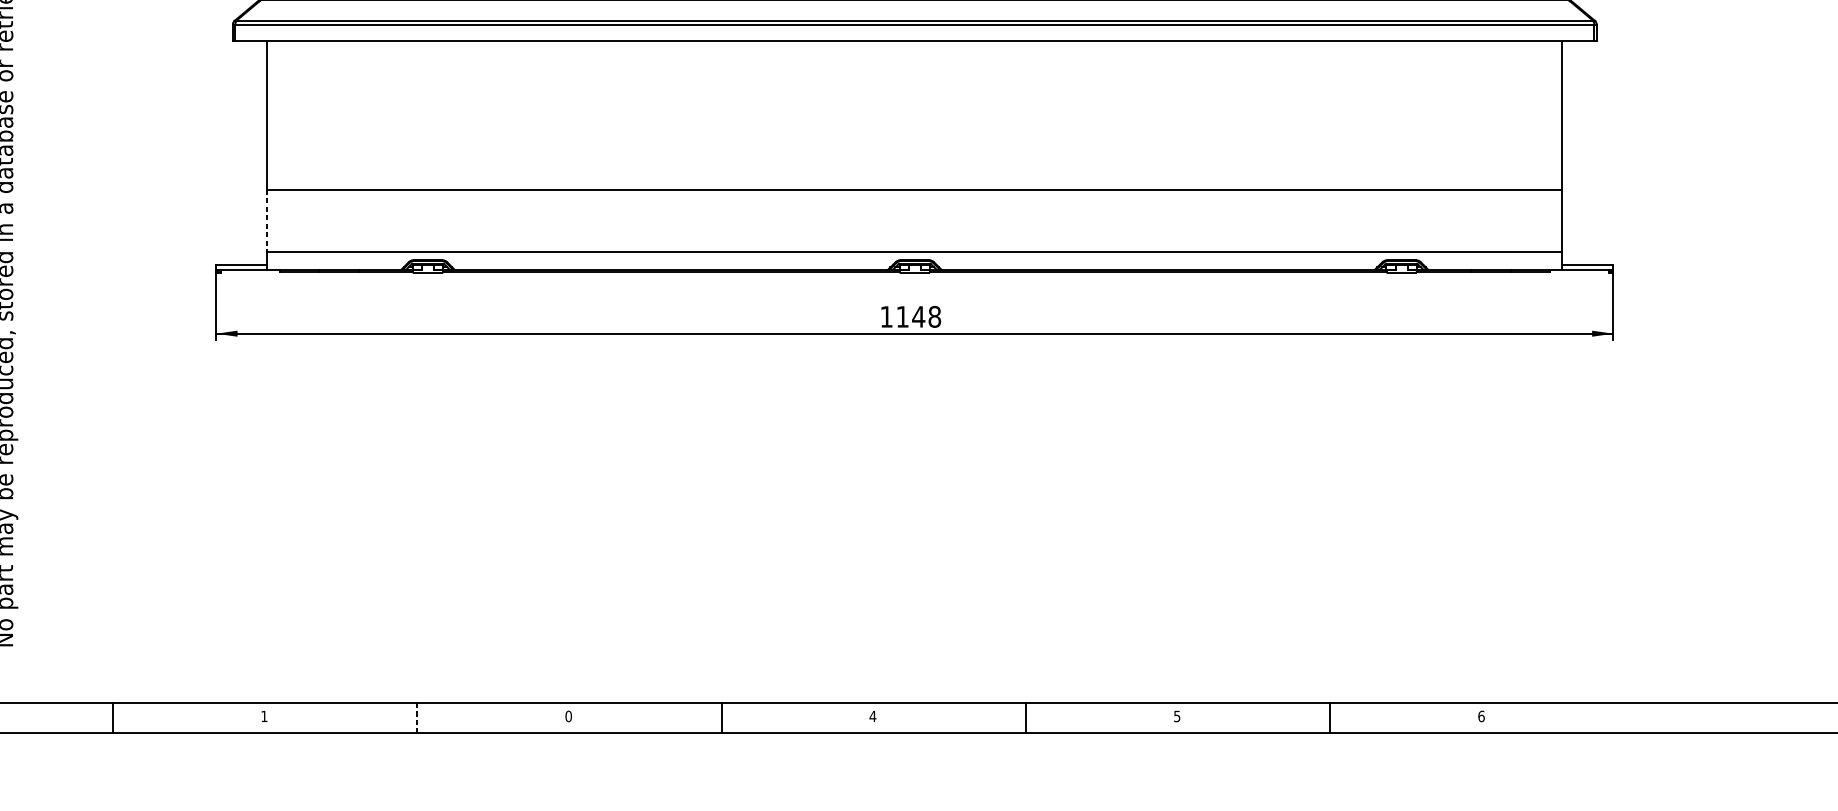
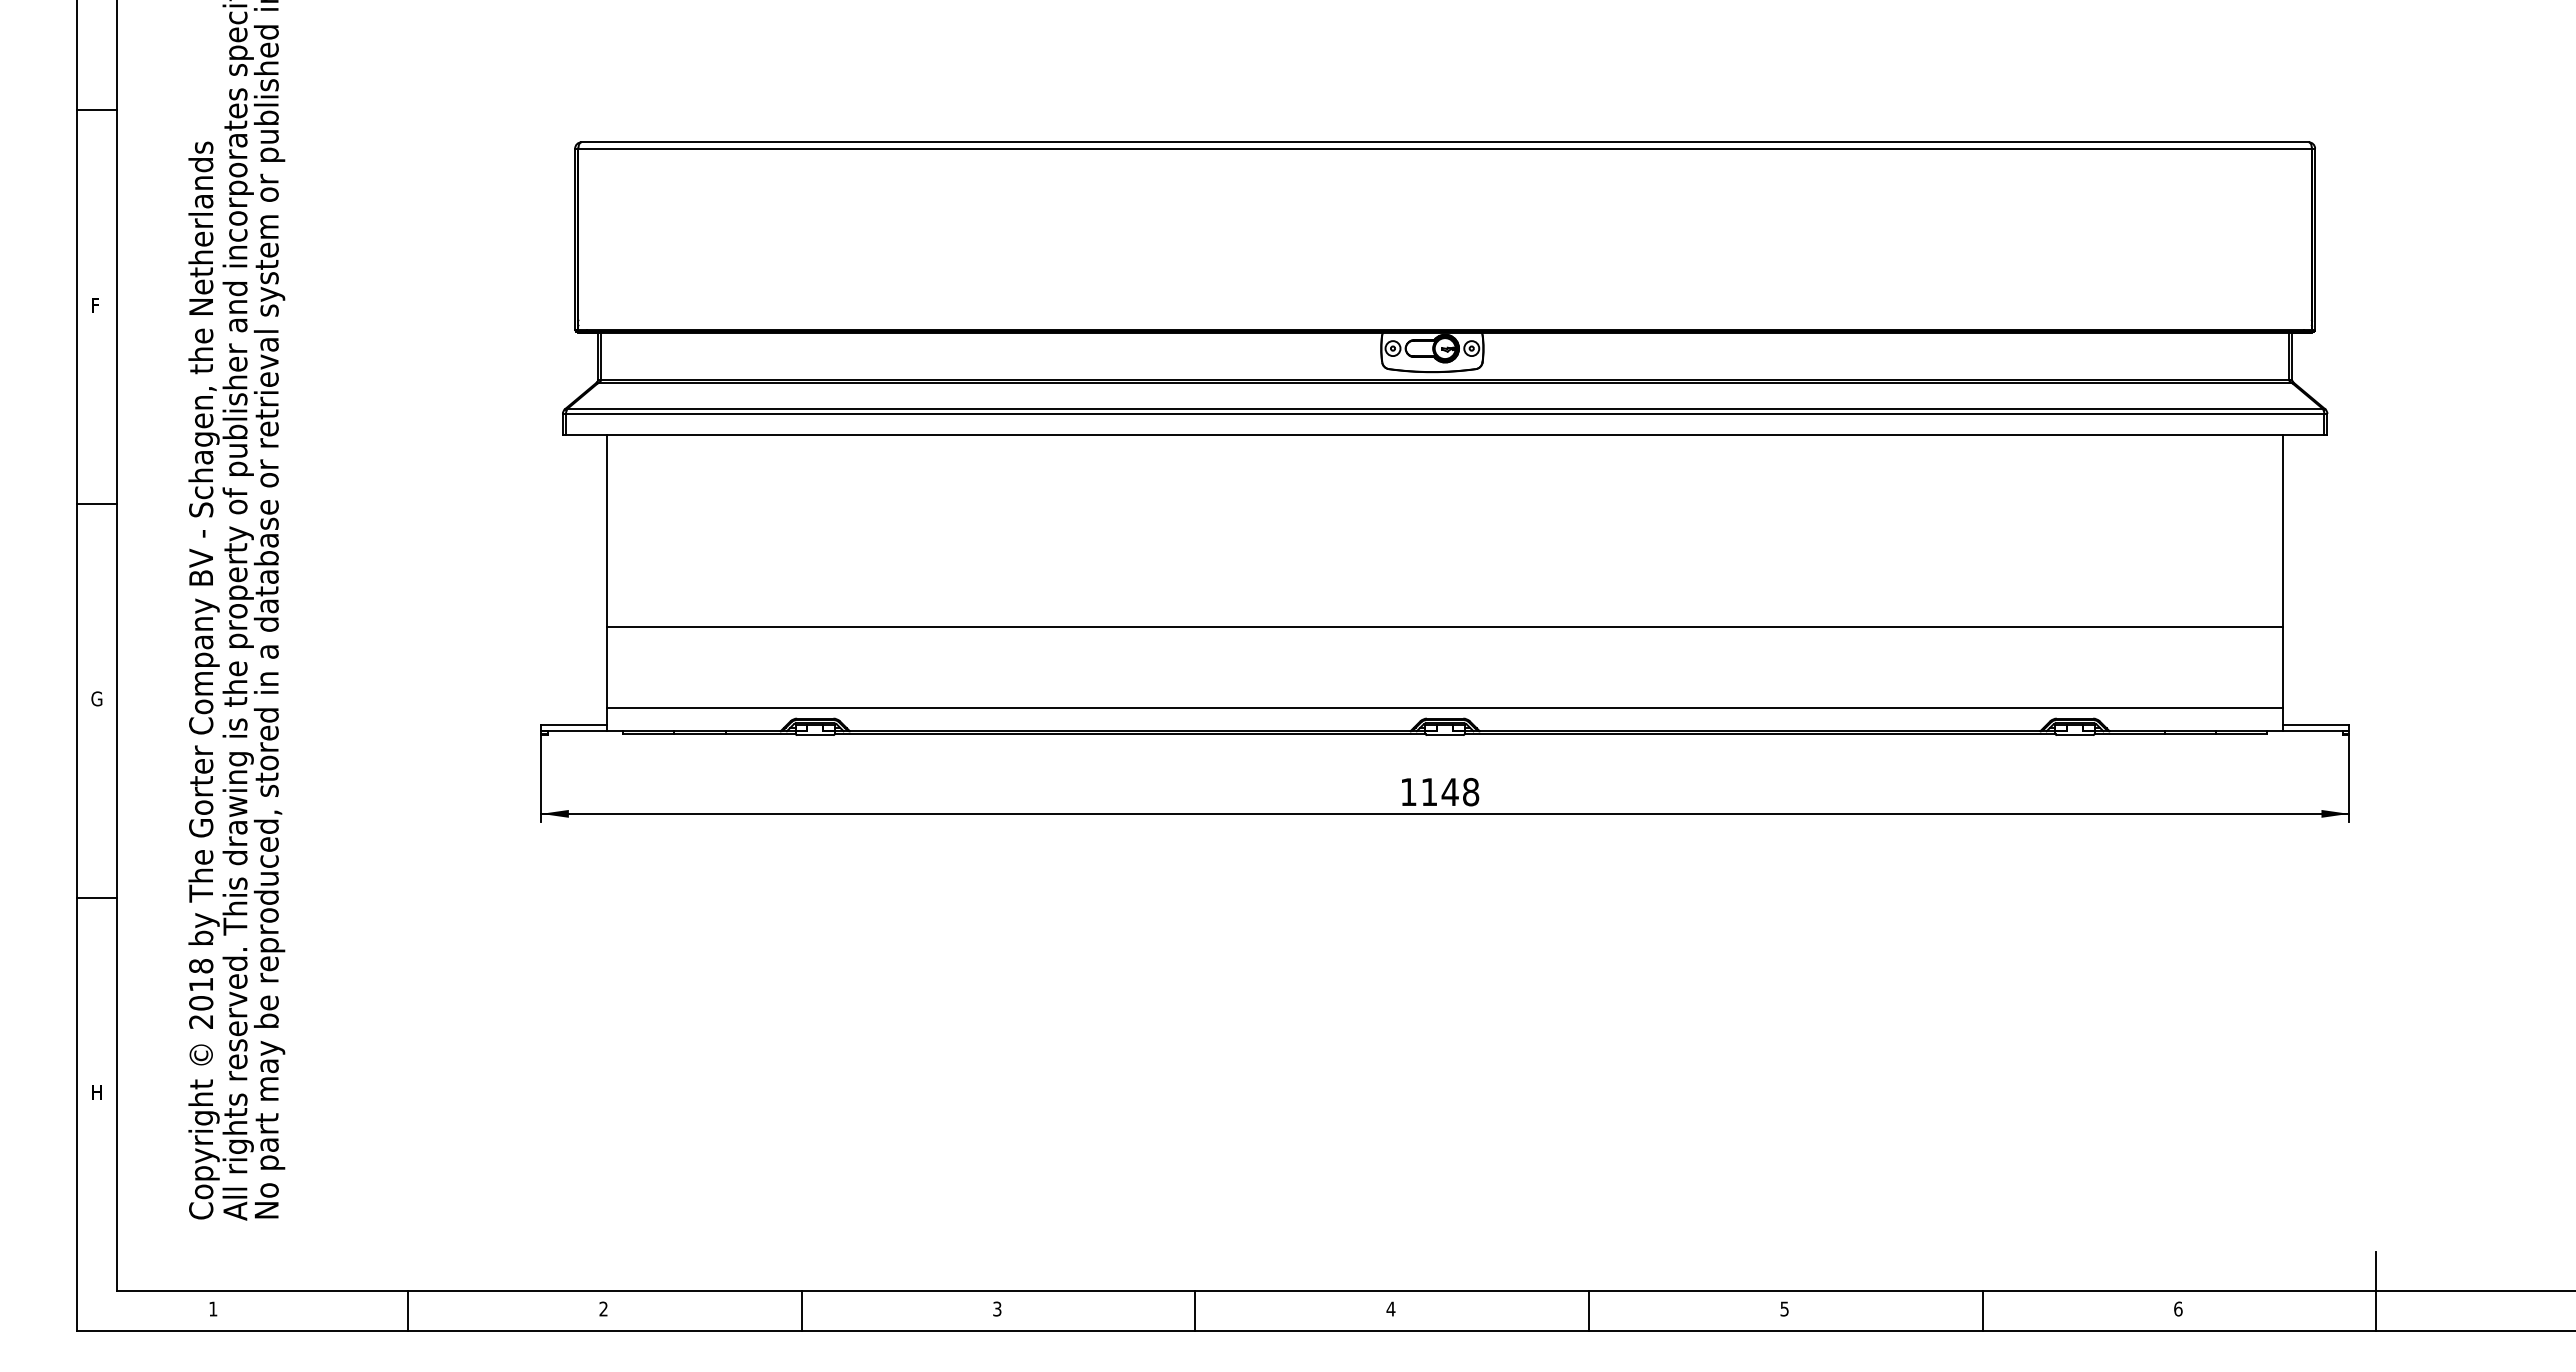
line: (267, 220) -> (607, 667), dashed -> solid
line: (1634, 702) -> (2376, 1290), added
text: (264, 716) -> (603, 1308), 1 -> 2
text: (568, 716) -> (997, 1308), 0 -> 3
line: (417, 718) -> (801, 1311), dashed -> solid

